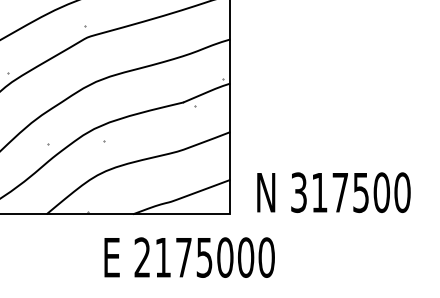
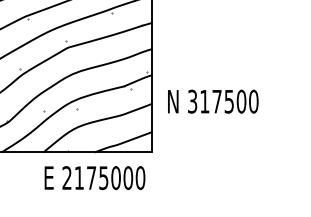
text: (334, 192) -> (213, 101), moved
text: (188, 258) -> (94, 178), moved

